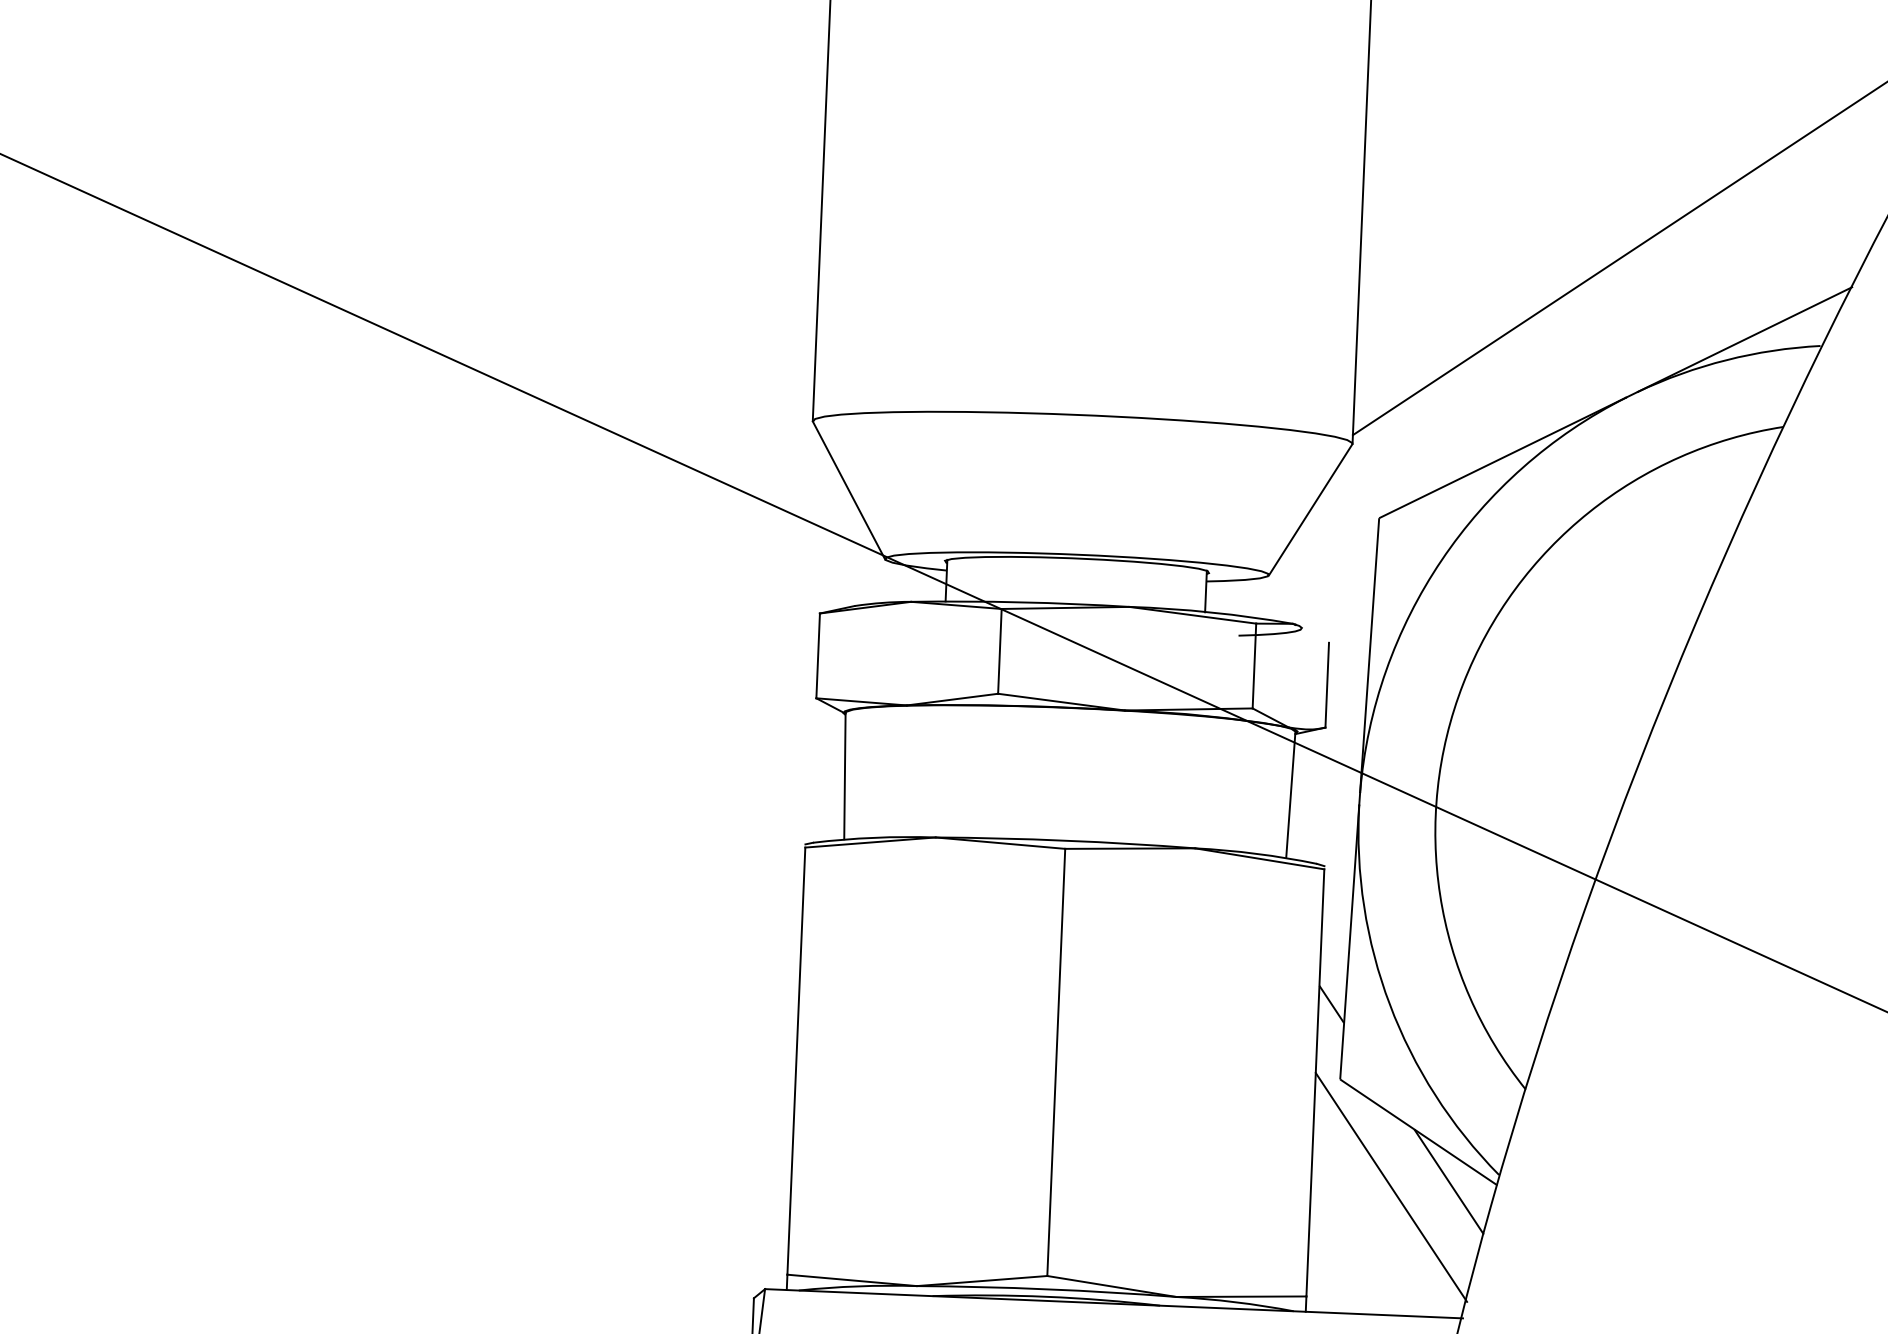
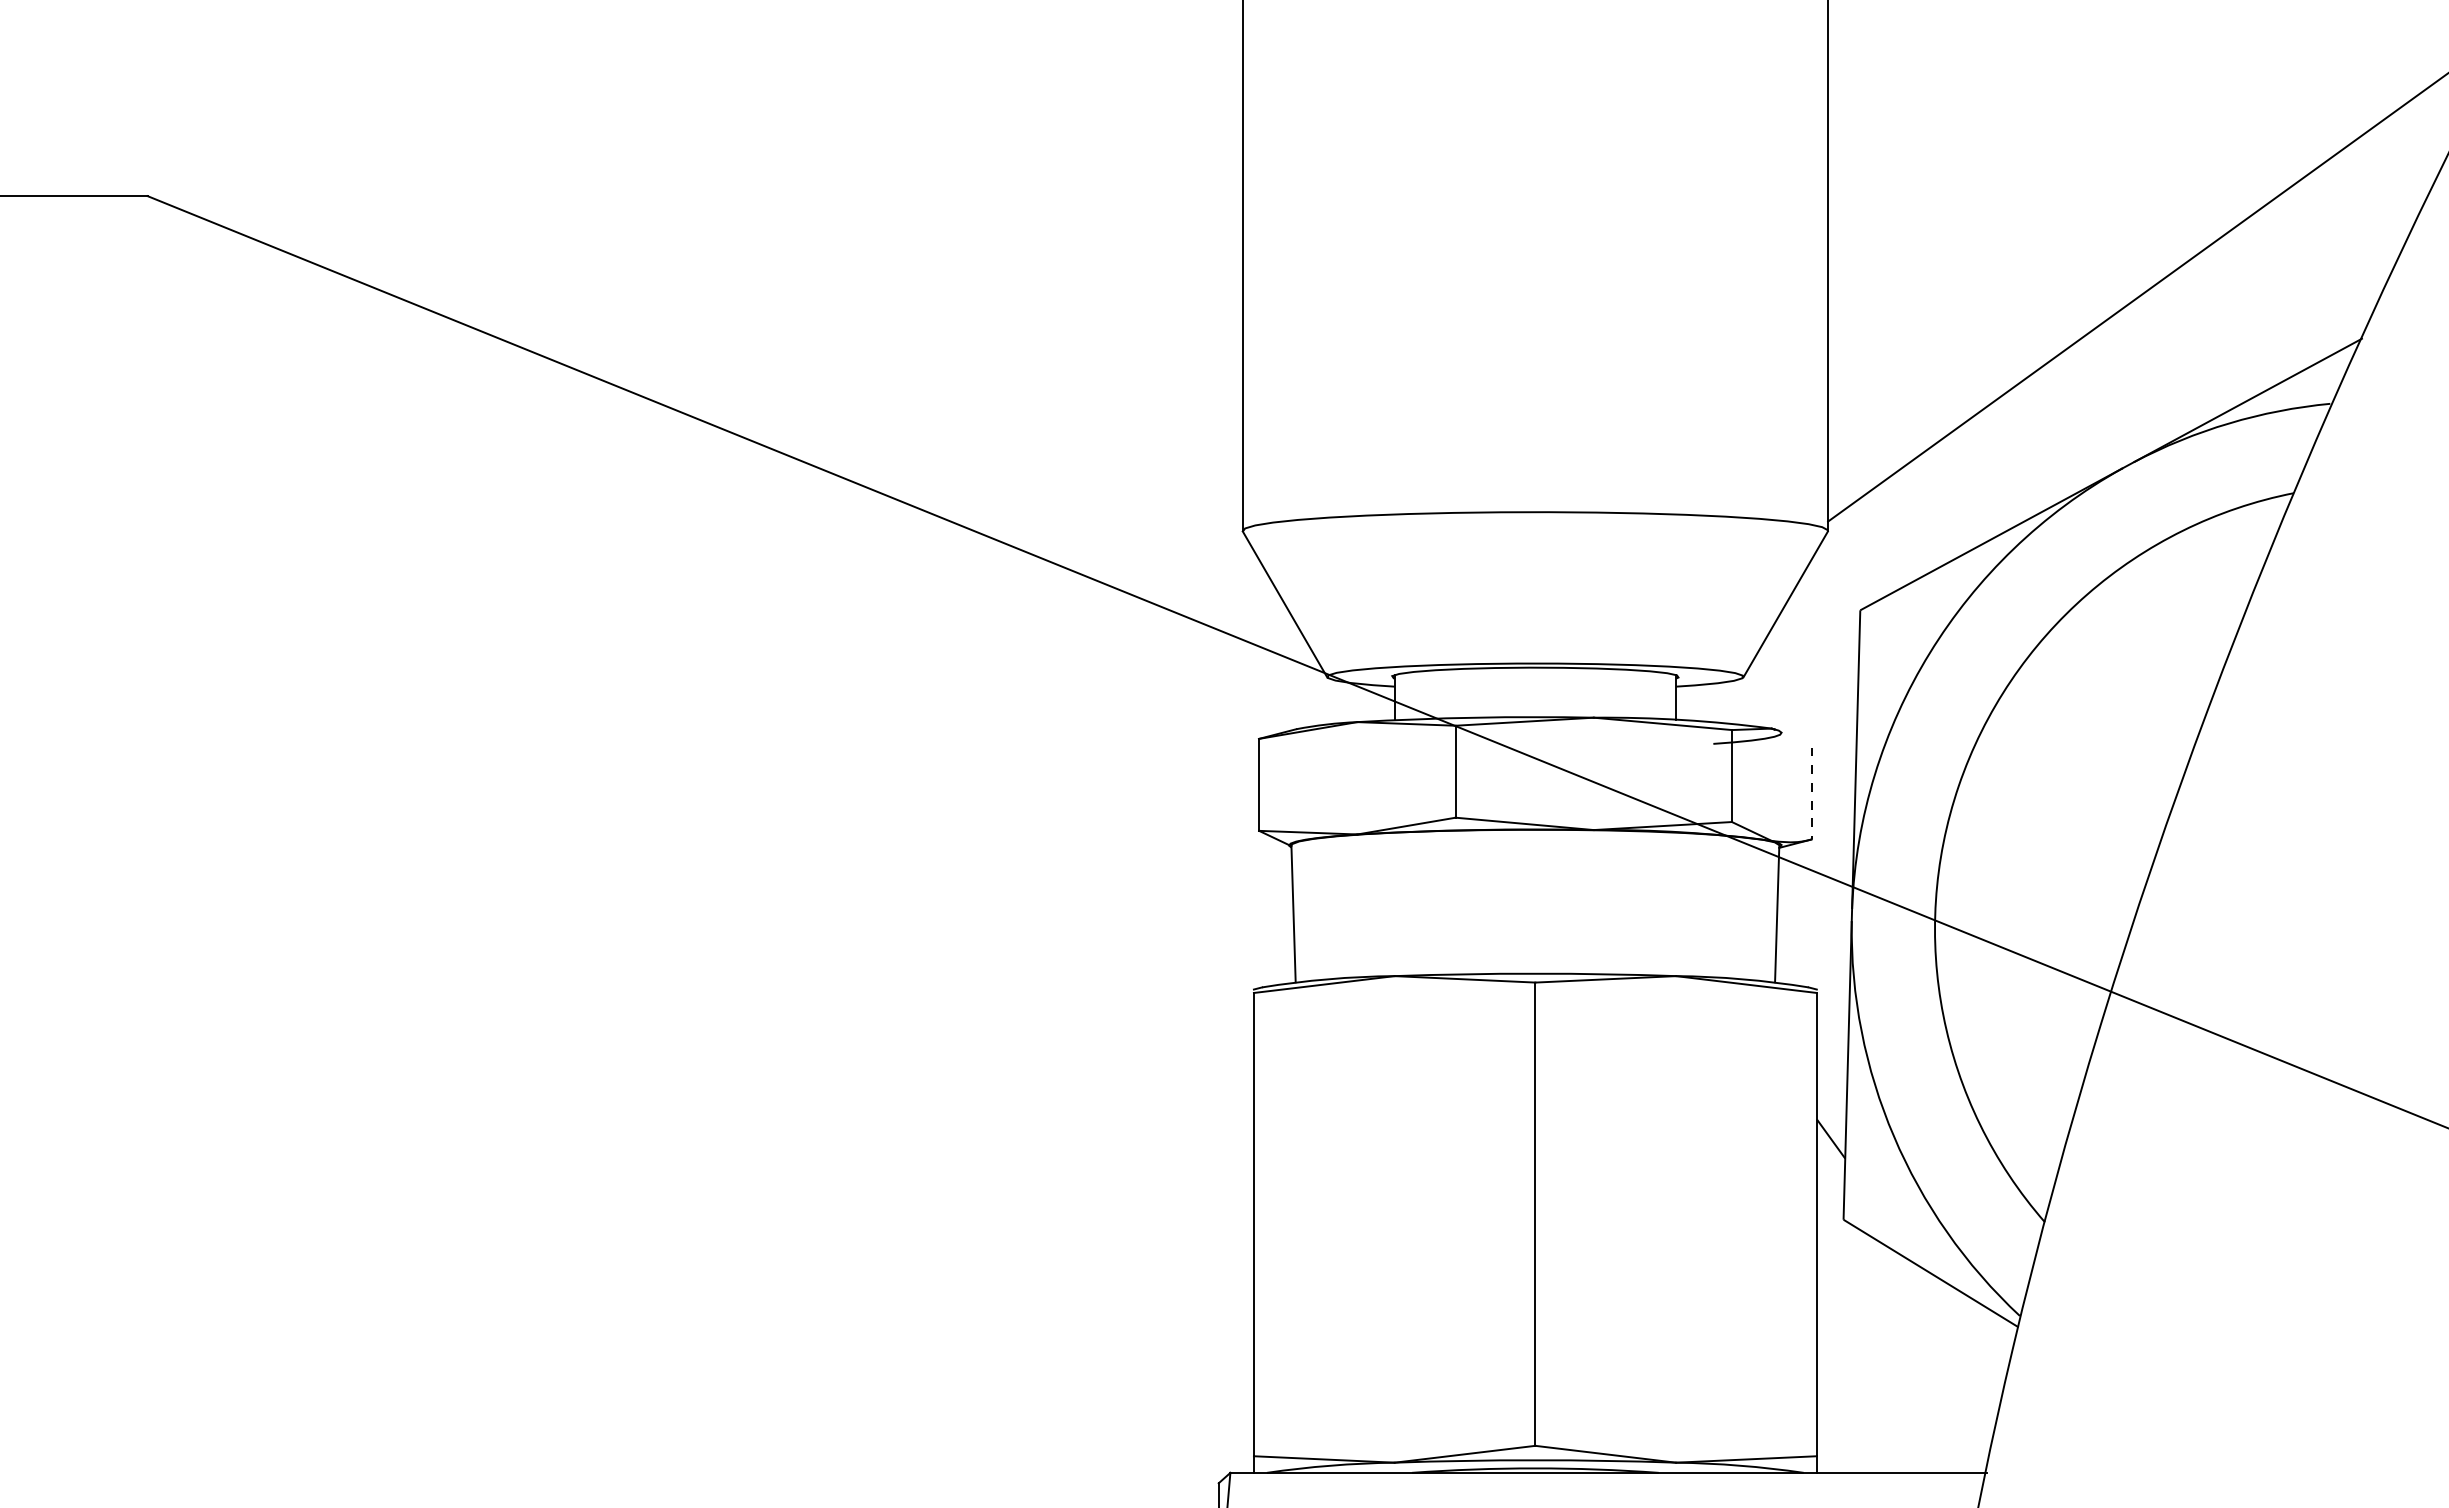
line: (1327, 685) -> (1811, 793), solid -> dashed
line: (1449, 1181) -> (1966, 1325), removed
line: (1391, 1186) -> (1903, 1333), removed

